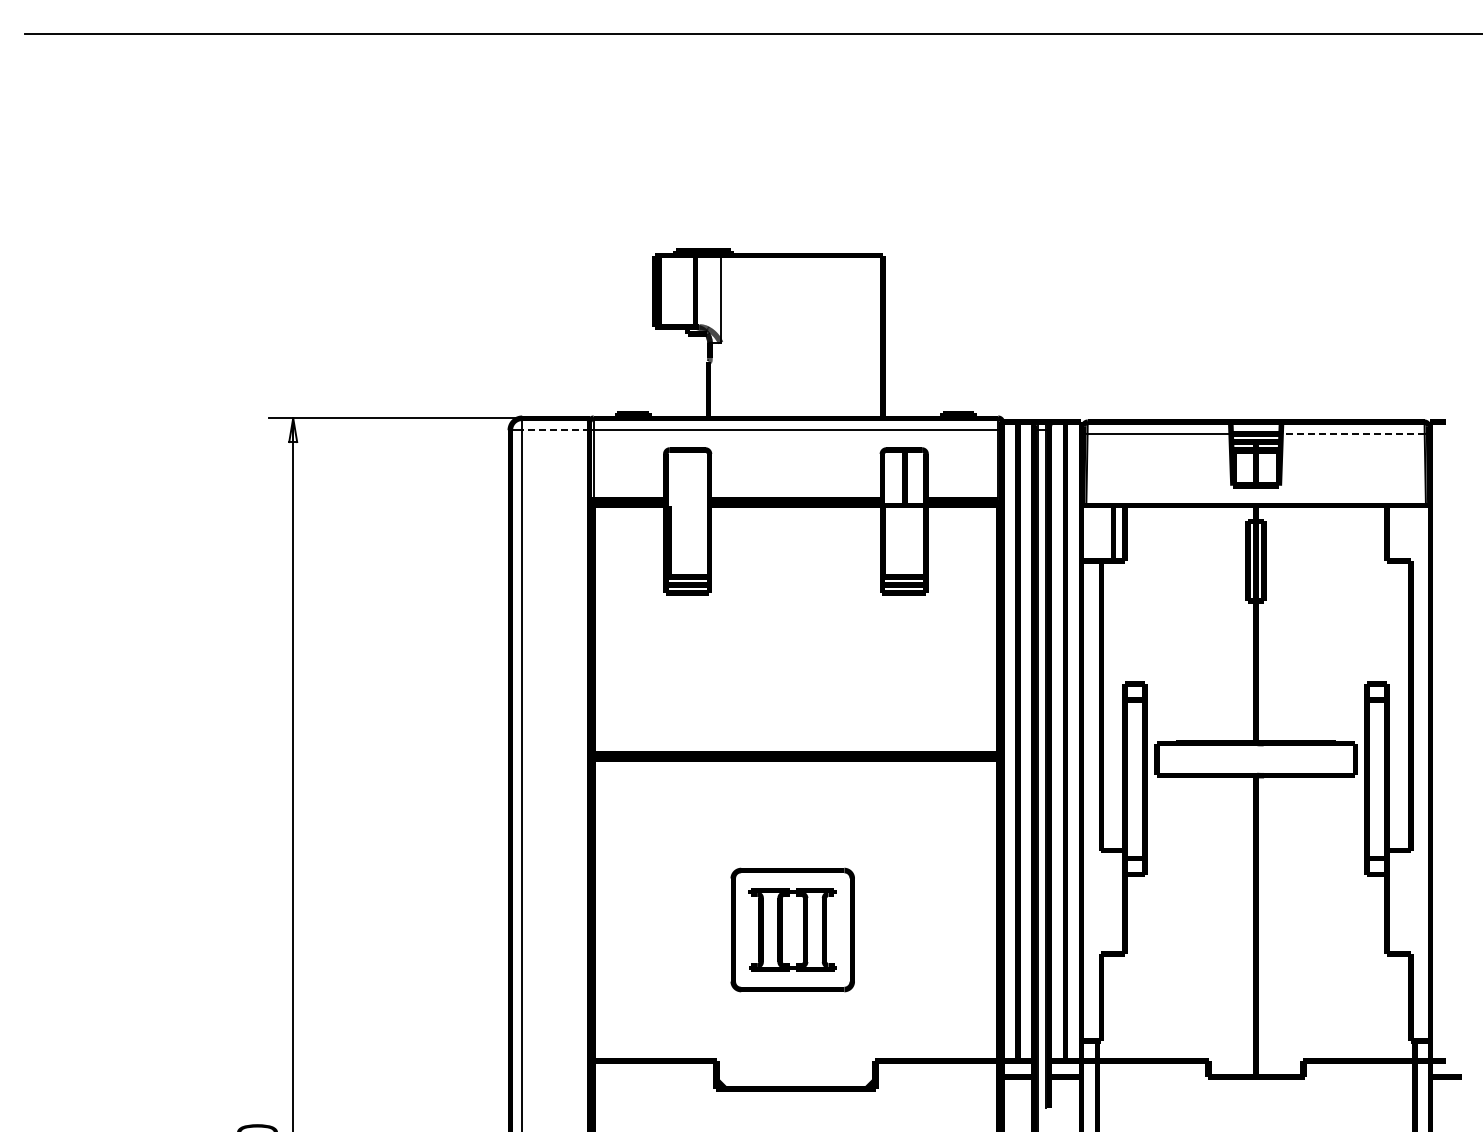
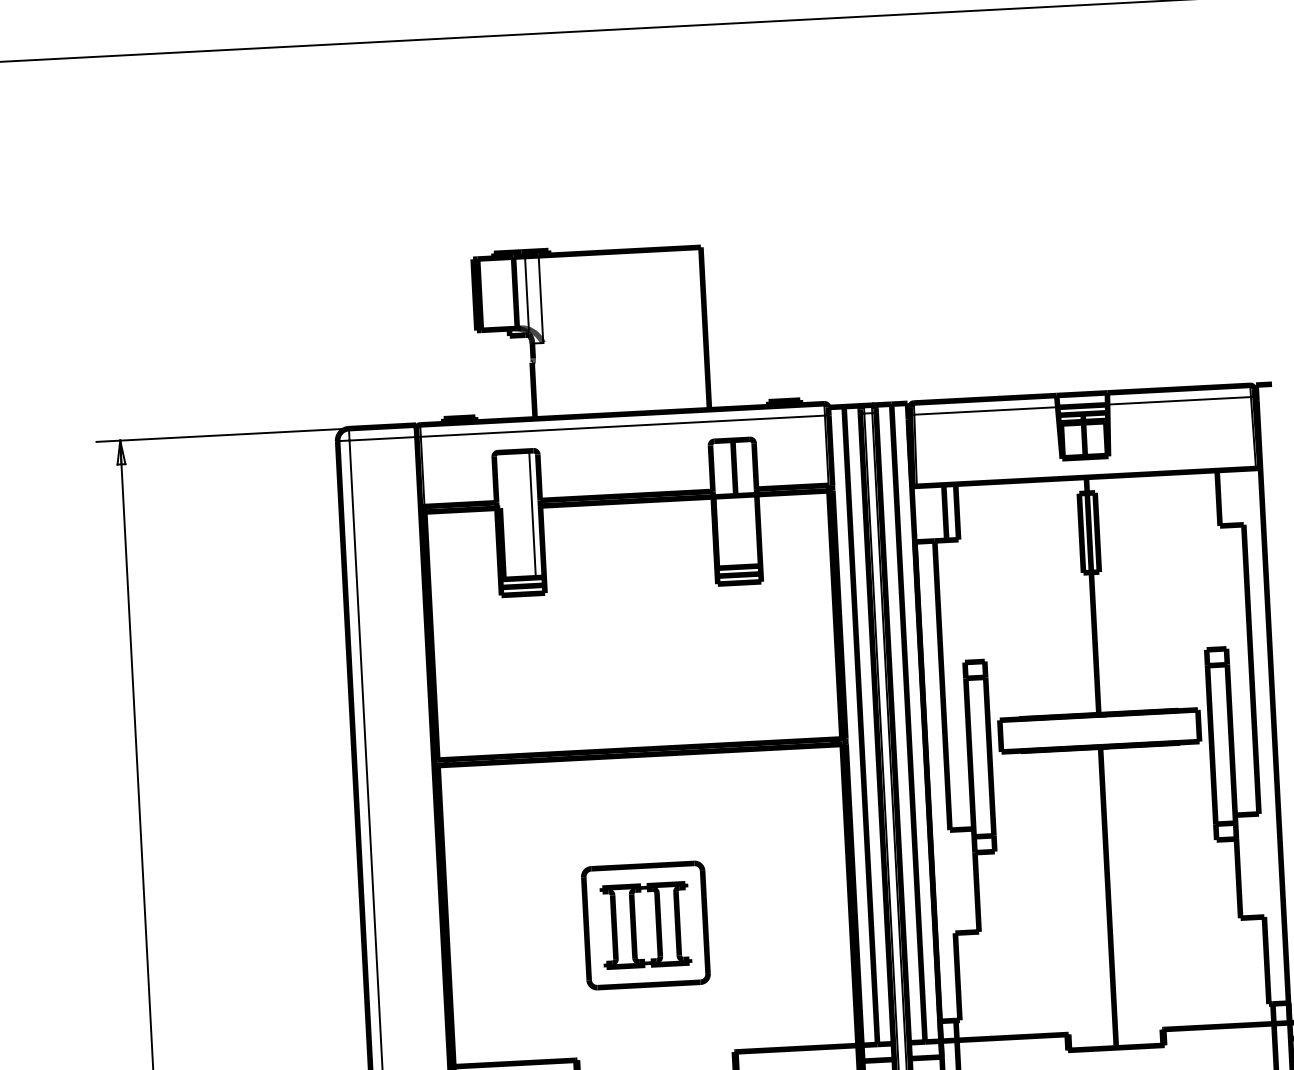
line: (707, 291) -> (527, 292), added
line: (555, 430) -> (382, 439), dashed -> solid
line: (1352, 433) -> (1178, 400), dashed -> solid
line: (701, 513) -> (532, 514), added

